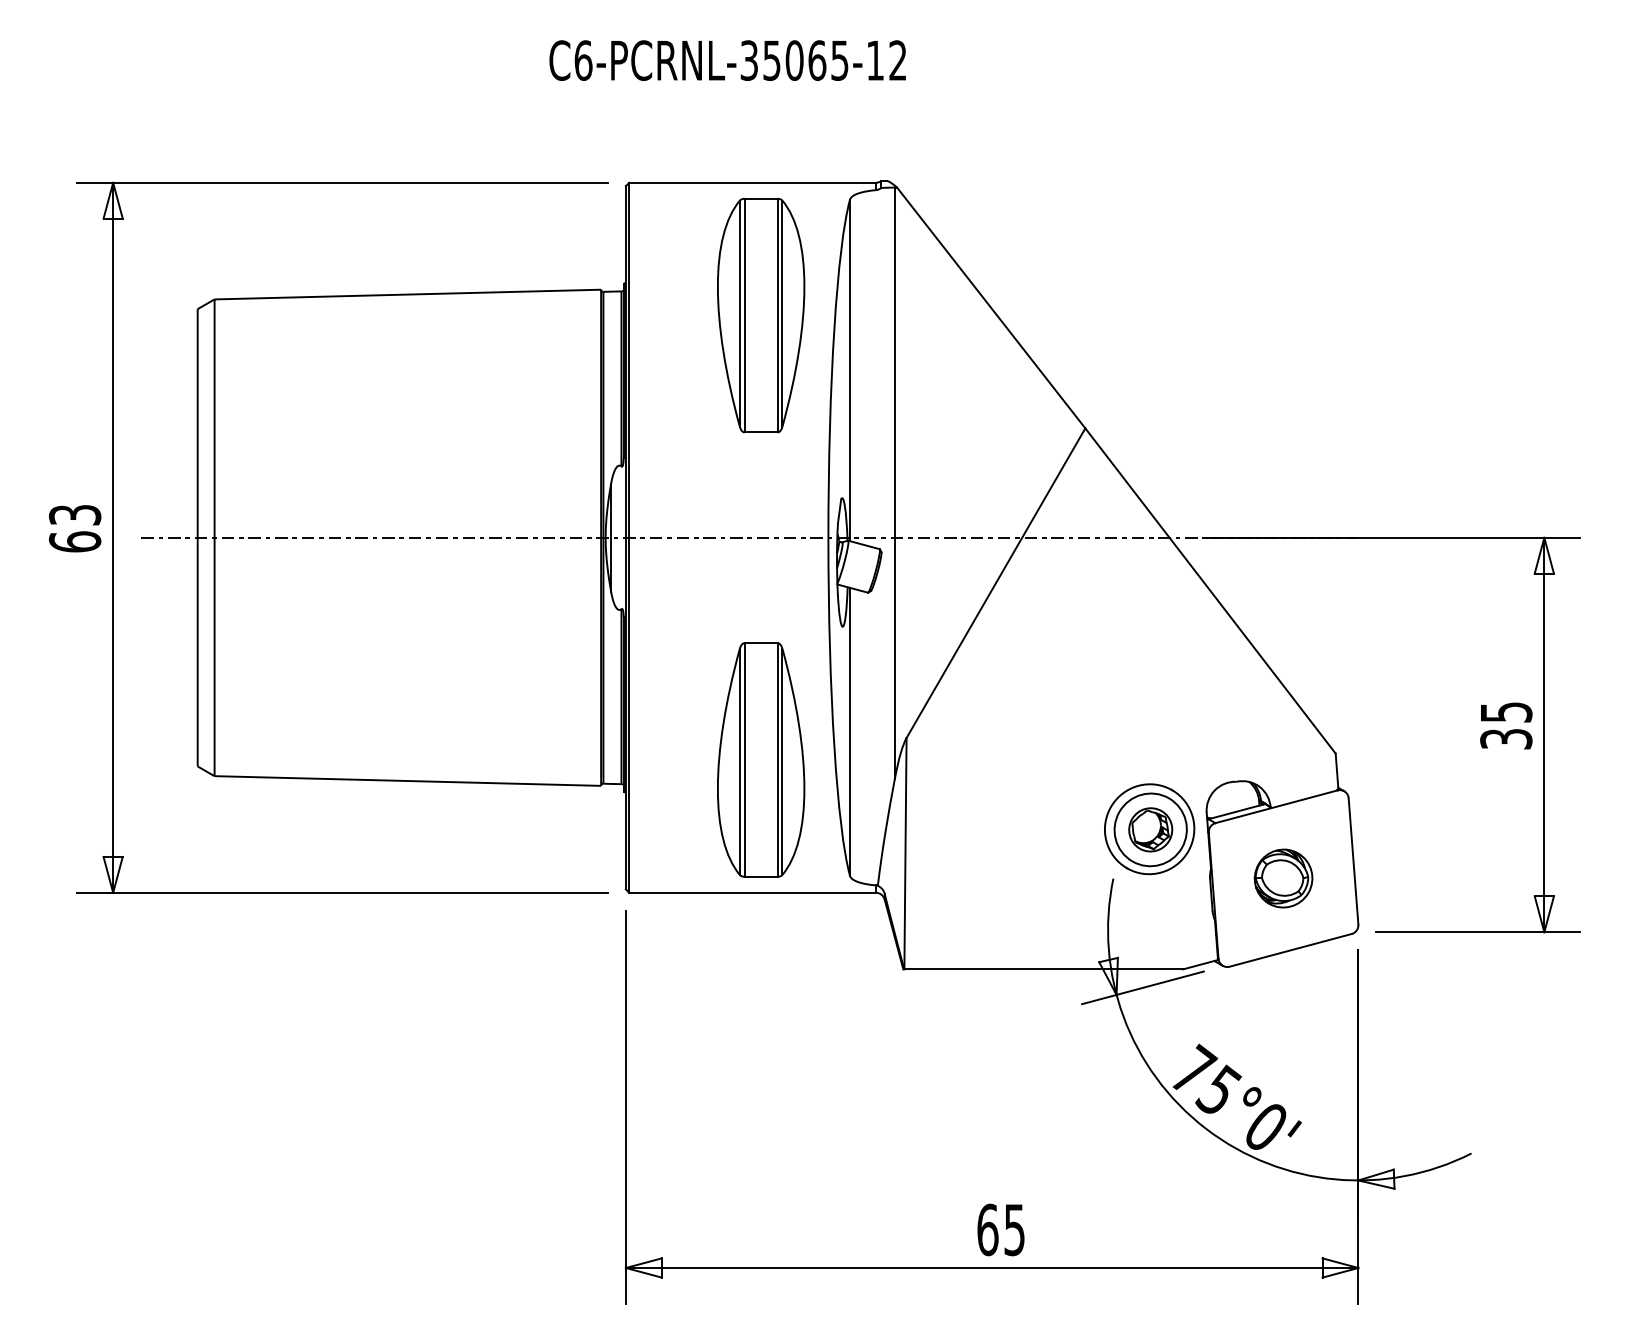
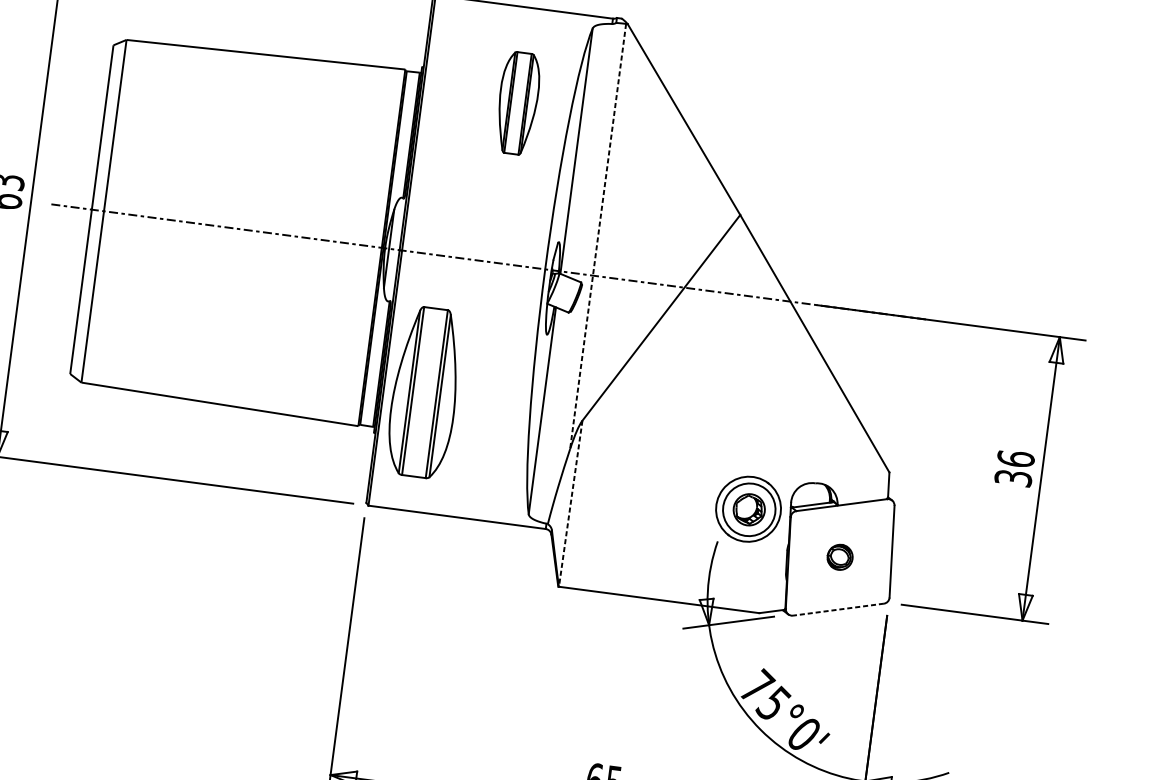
part: (761, 315) -> (518, 103), size x0.6
line: (894, 483) -> (597, 236), solid -> dashed
text: (1506, 711) -> (1016, 458), 35 -> 36
part: (761, 759) -> (425, 392), moved
line: (905, 853) -> (570, 503), solid -> dashed
part: (1283, 878) -> (840, 557), size x0.6
line: (1290, 950) -> (838, 609), solid -> dashed

